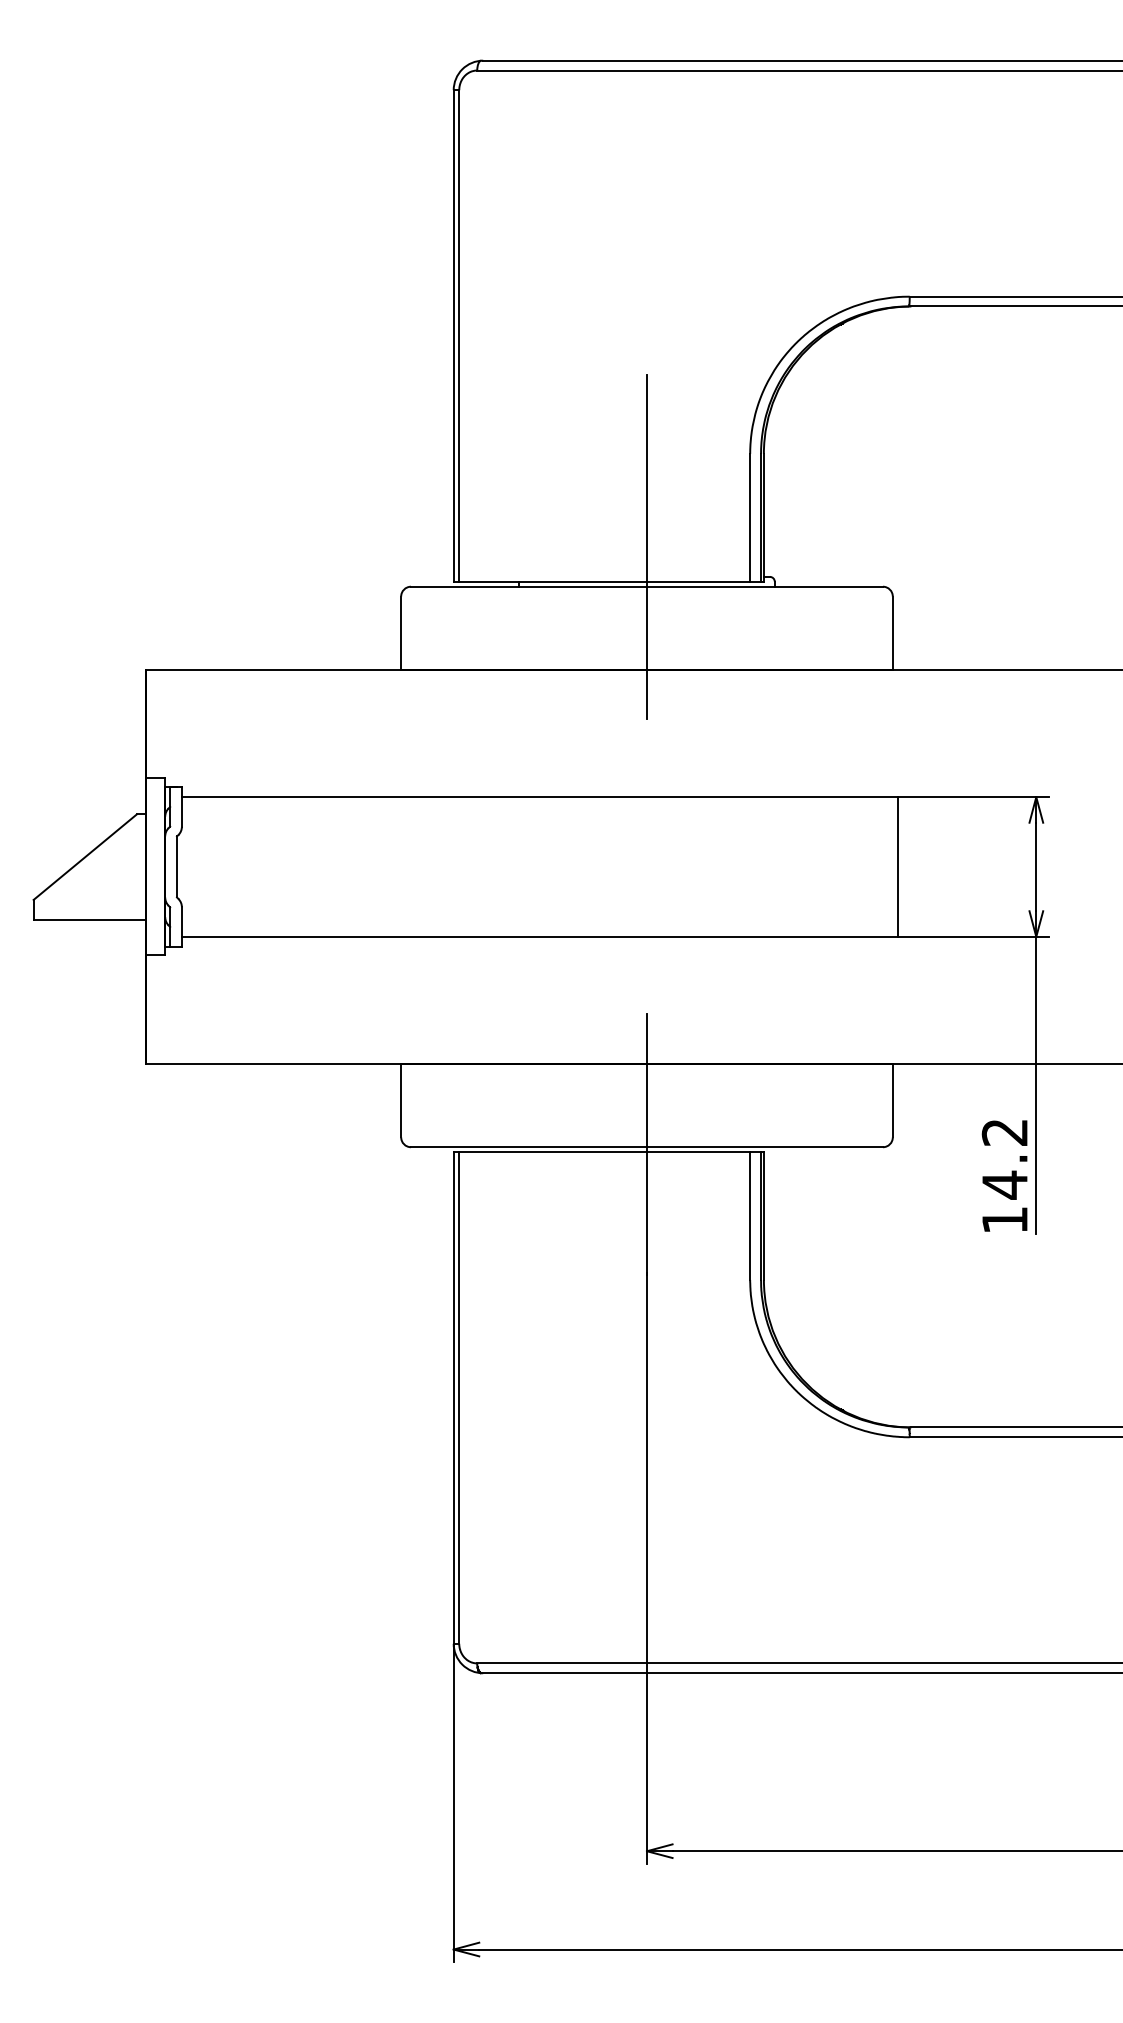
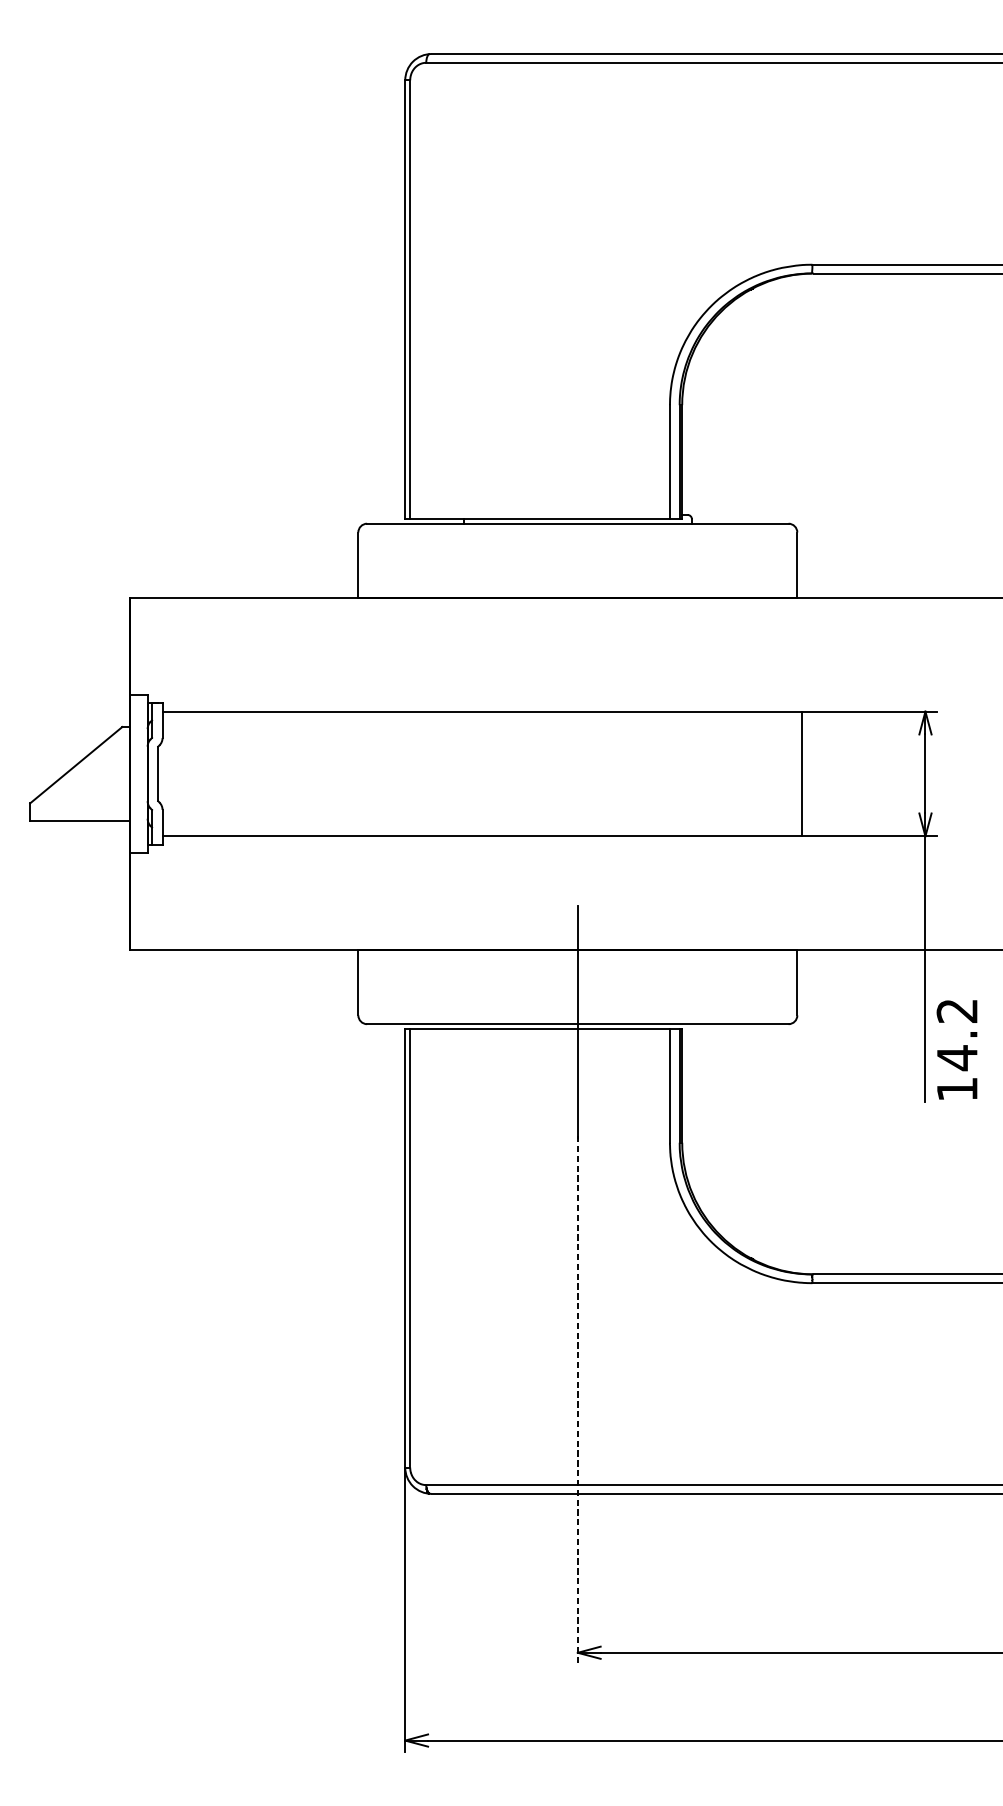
line: (646, 547) -> (577, 488), removed
text: (1004, 1175) -> (956, 1049), moved
line: (647, 1568) -> (578, 1400), solid -> dashed

